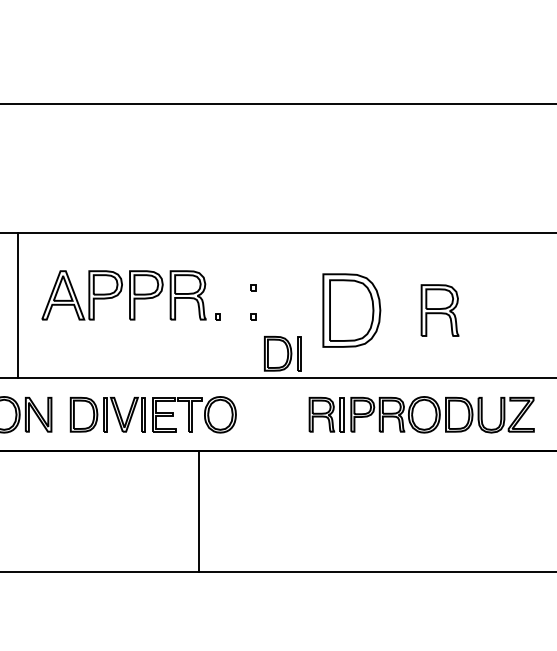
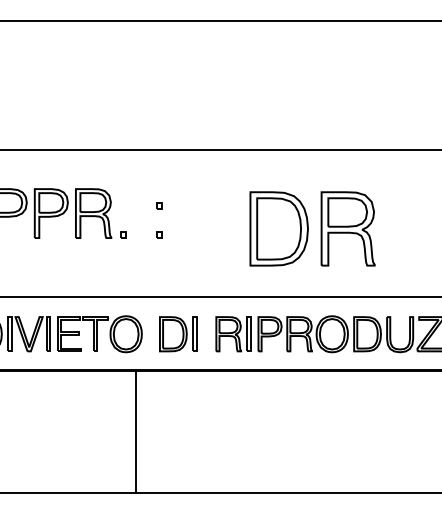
part: (351, 310) -> (278, 228), moved
part: (439, 310) -> (347, 228), size x1.43
part: (282, 353) -> (177, 333), moved
line: (199, 510) -> (136, 430), moved

